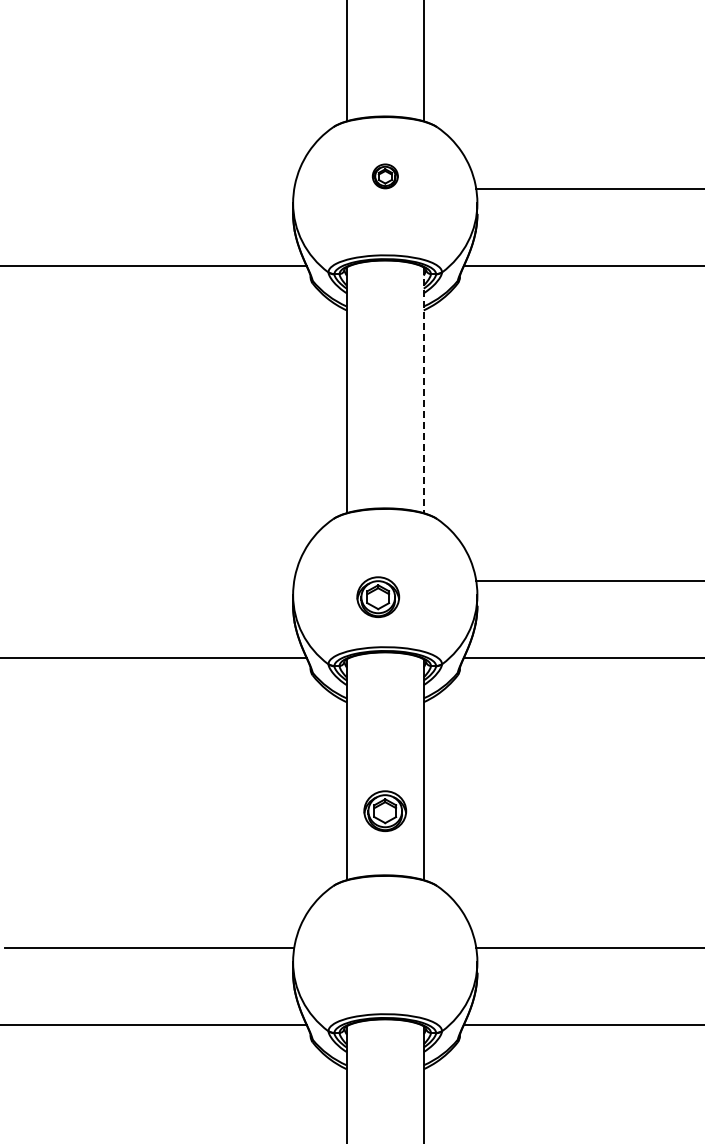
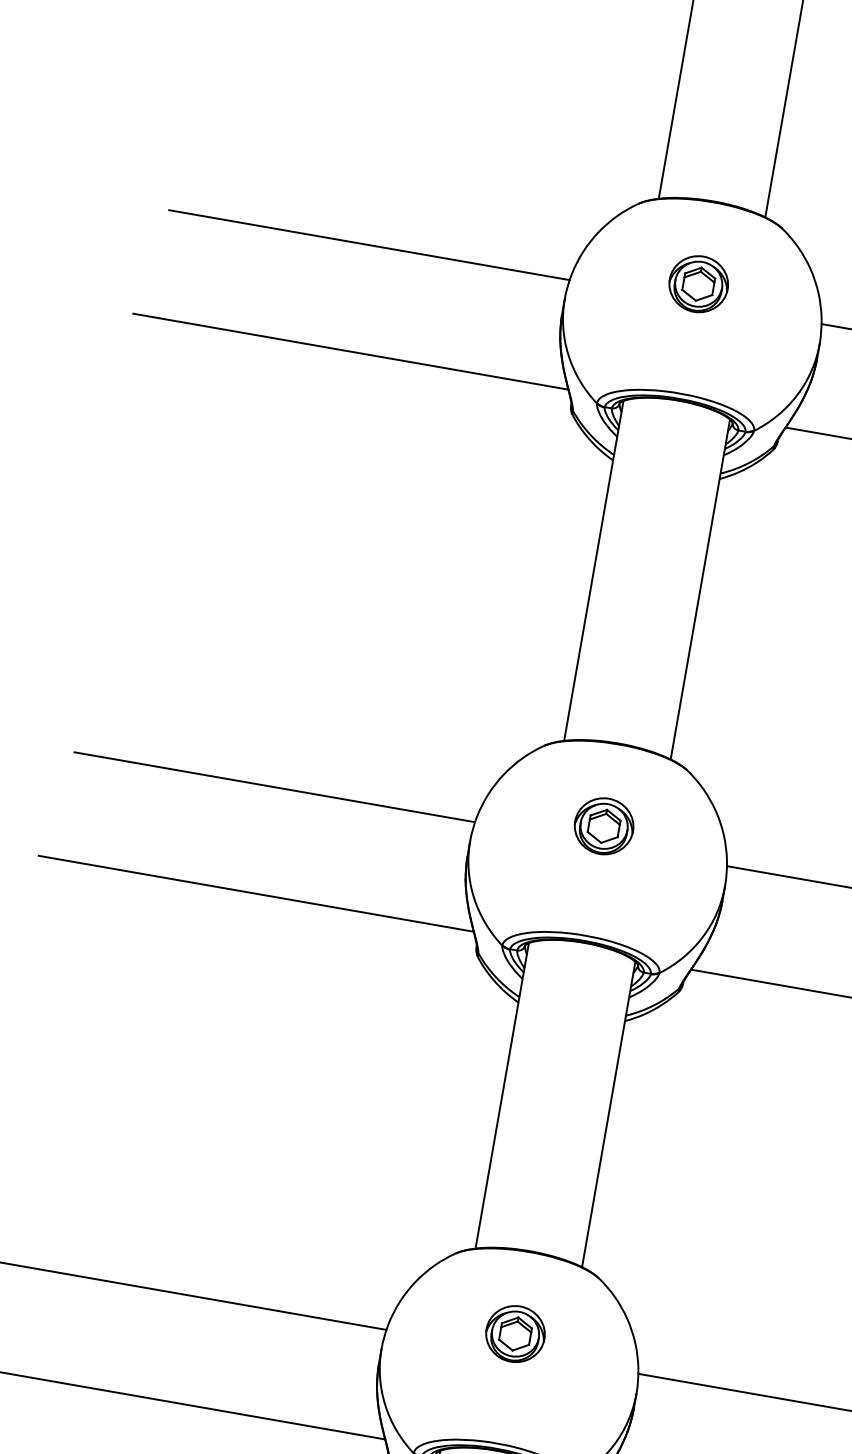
part: (385, 176) -> (699, 284), size x1.67
line: (149, 189) -> (369, 245), added
line: (423, 390) -> (699, 589), dashed -> solid
line: (149, 581) -> (274, 787), added
part: (378, 596) -> (604, 825), moved
part: (385, 811) -> (515, 1334), moved

